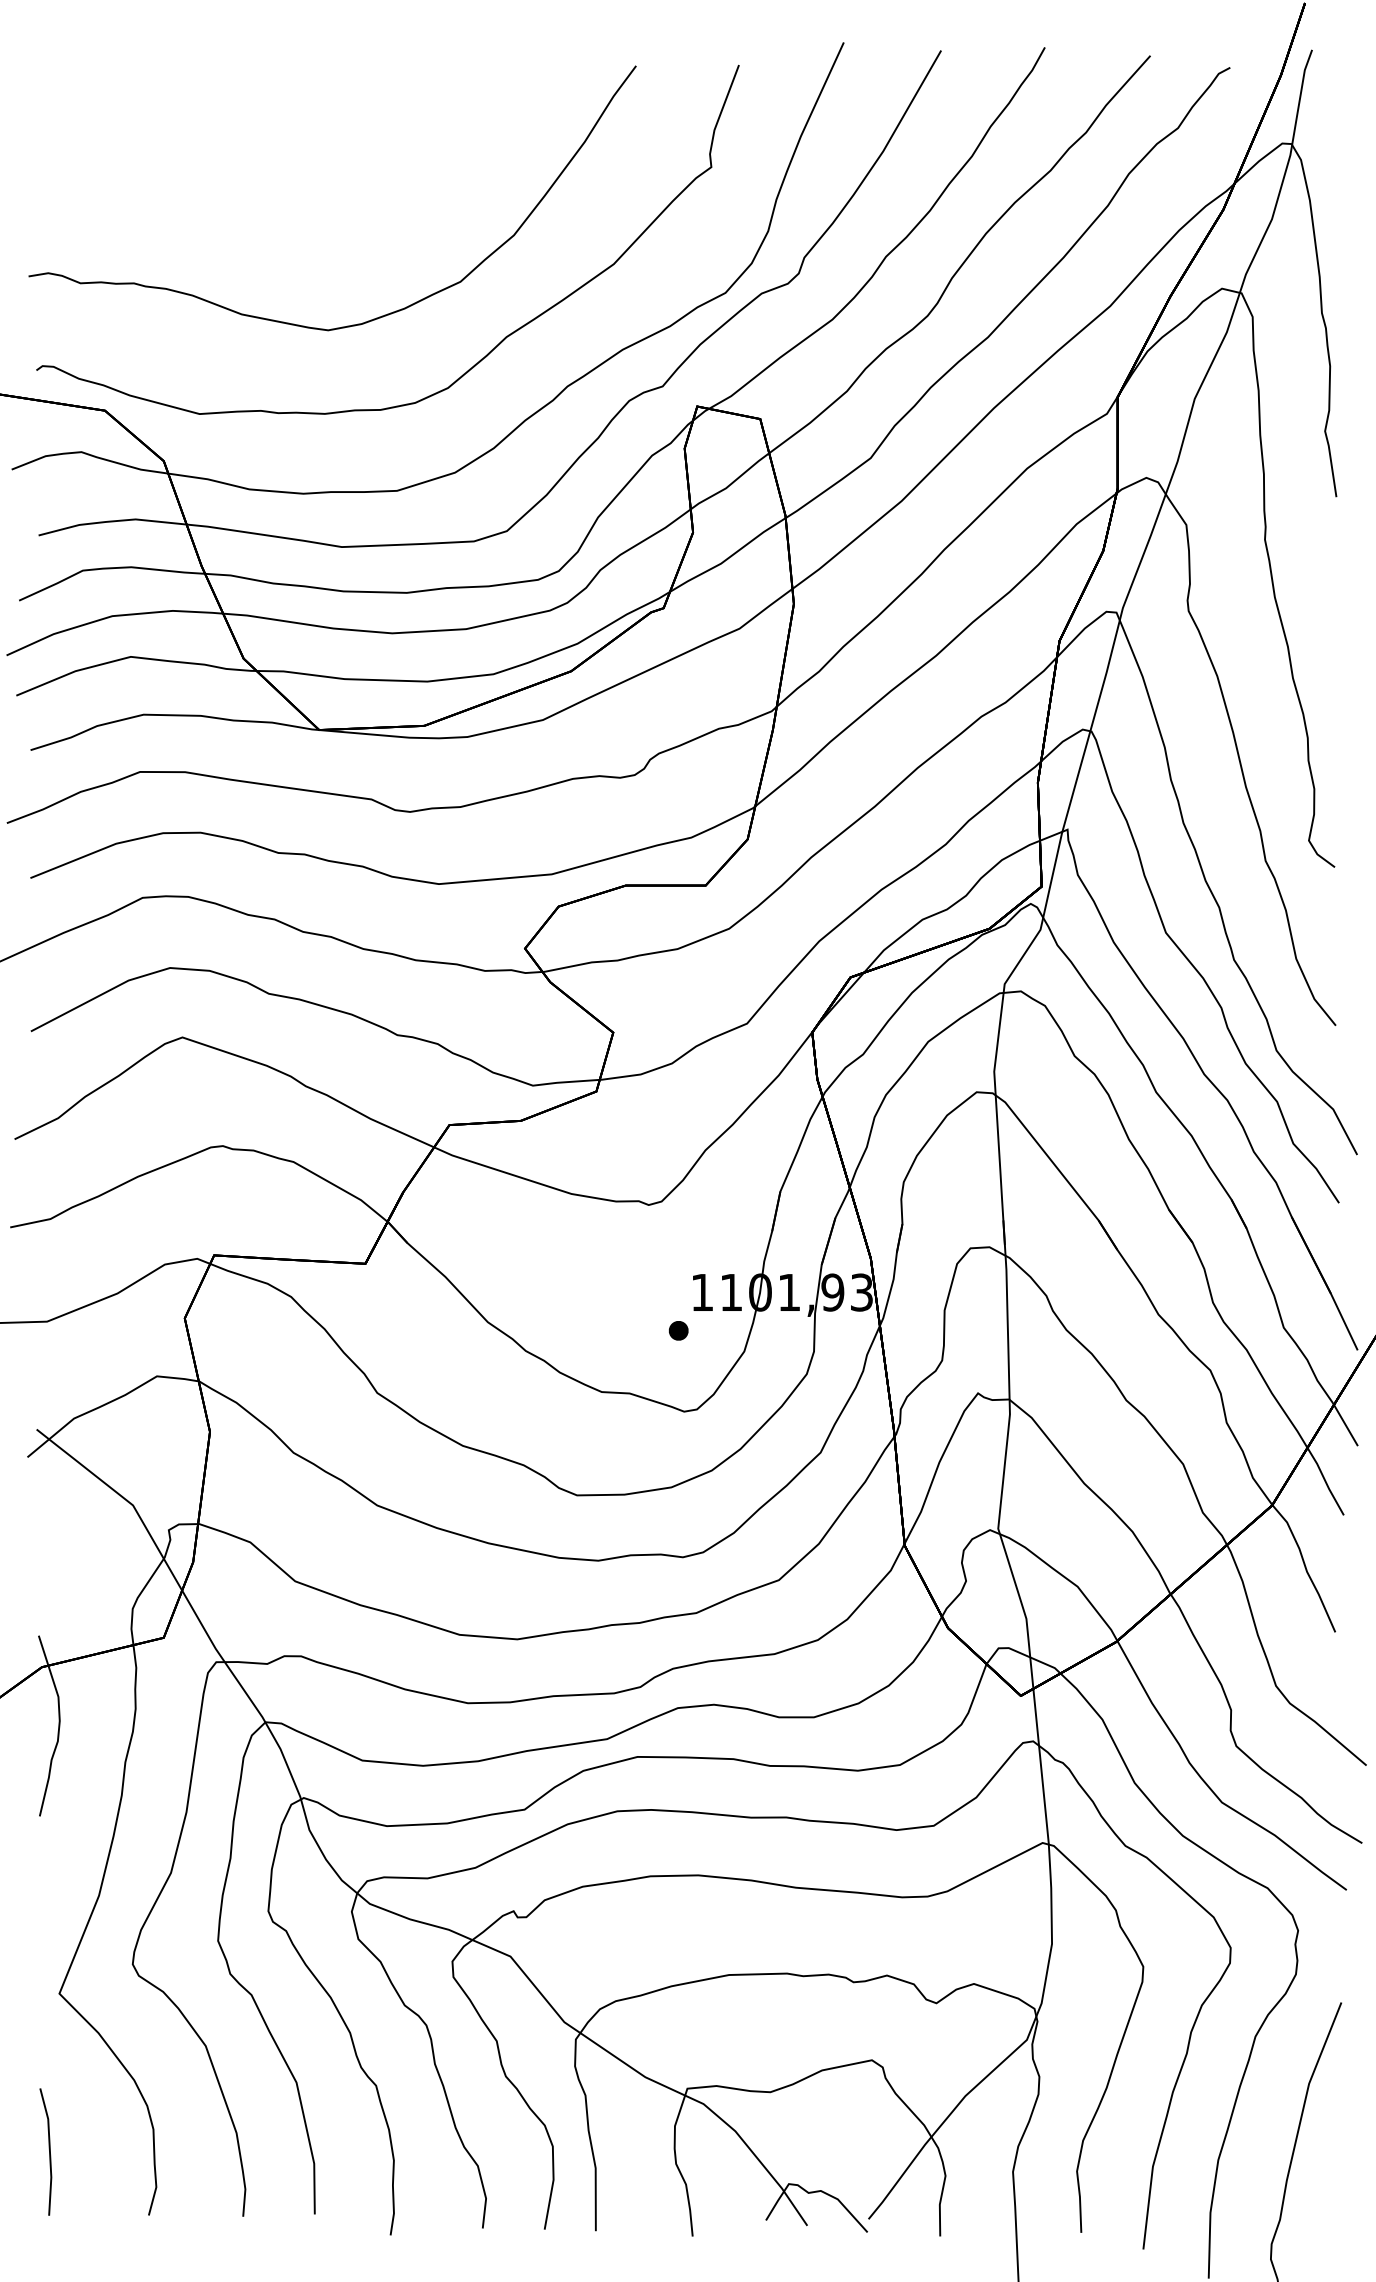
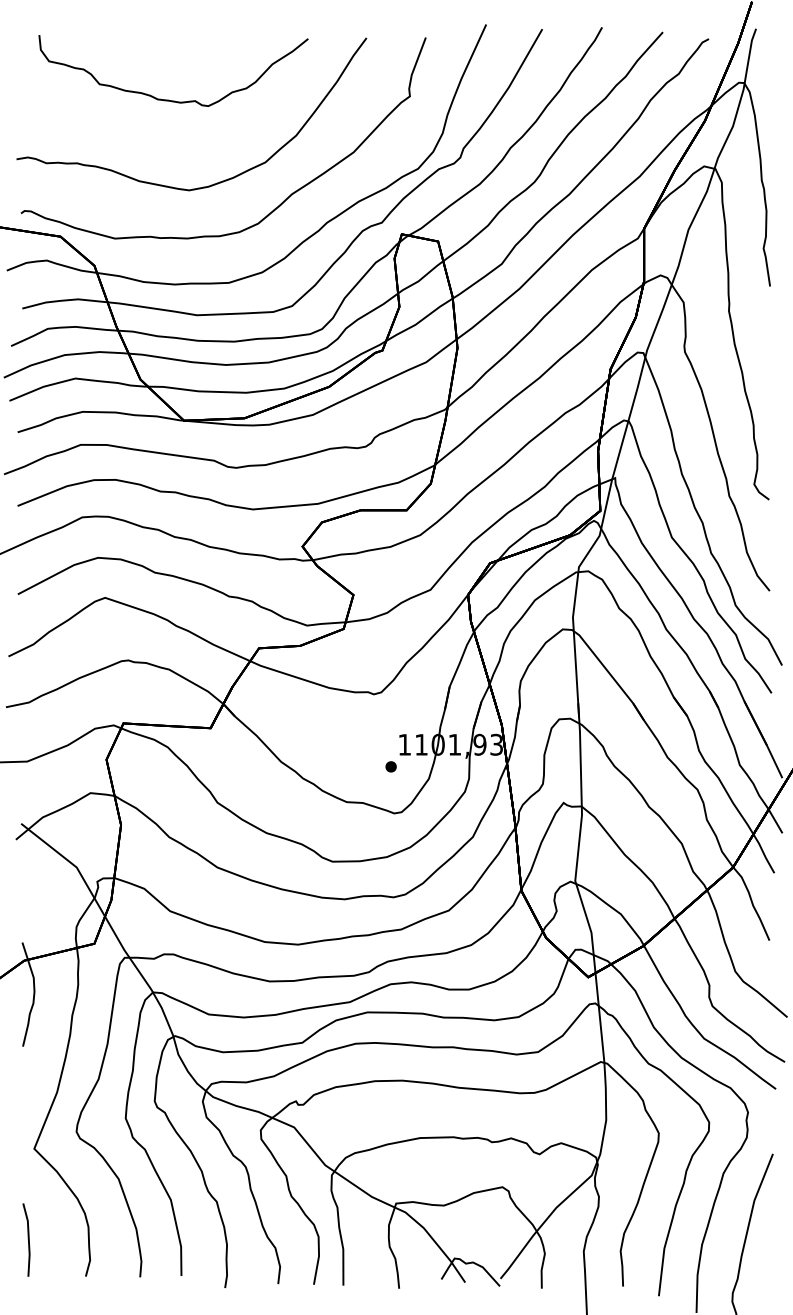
curve: (294, 172) -> (169, 99), added

